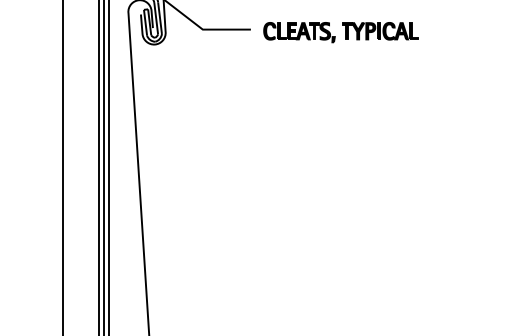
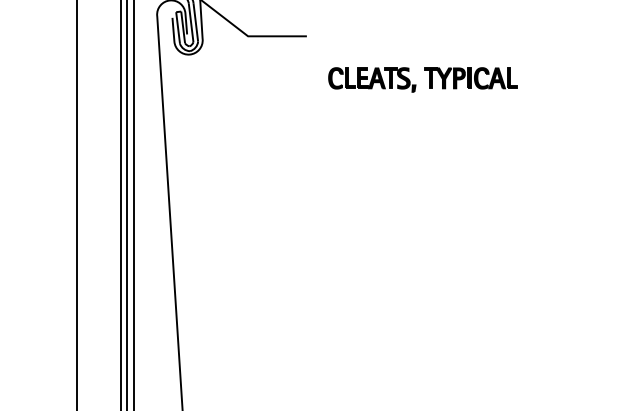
part: (346, 32) -> (429, 79), moved

